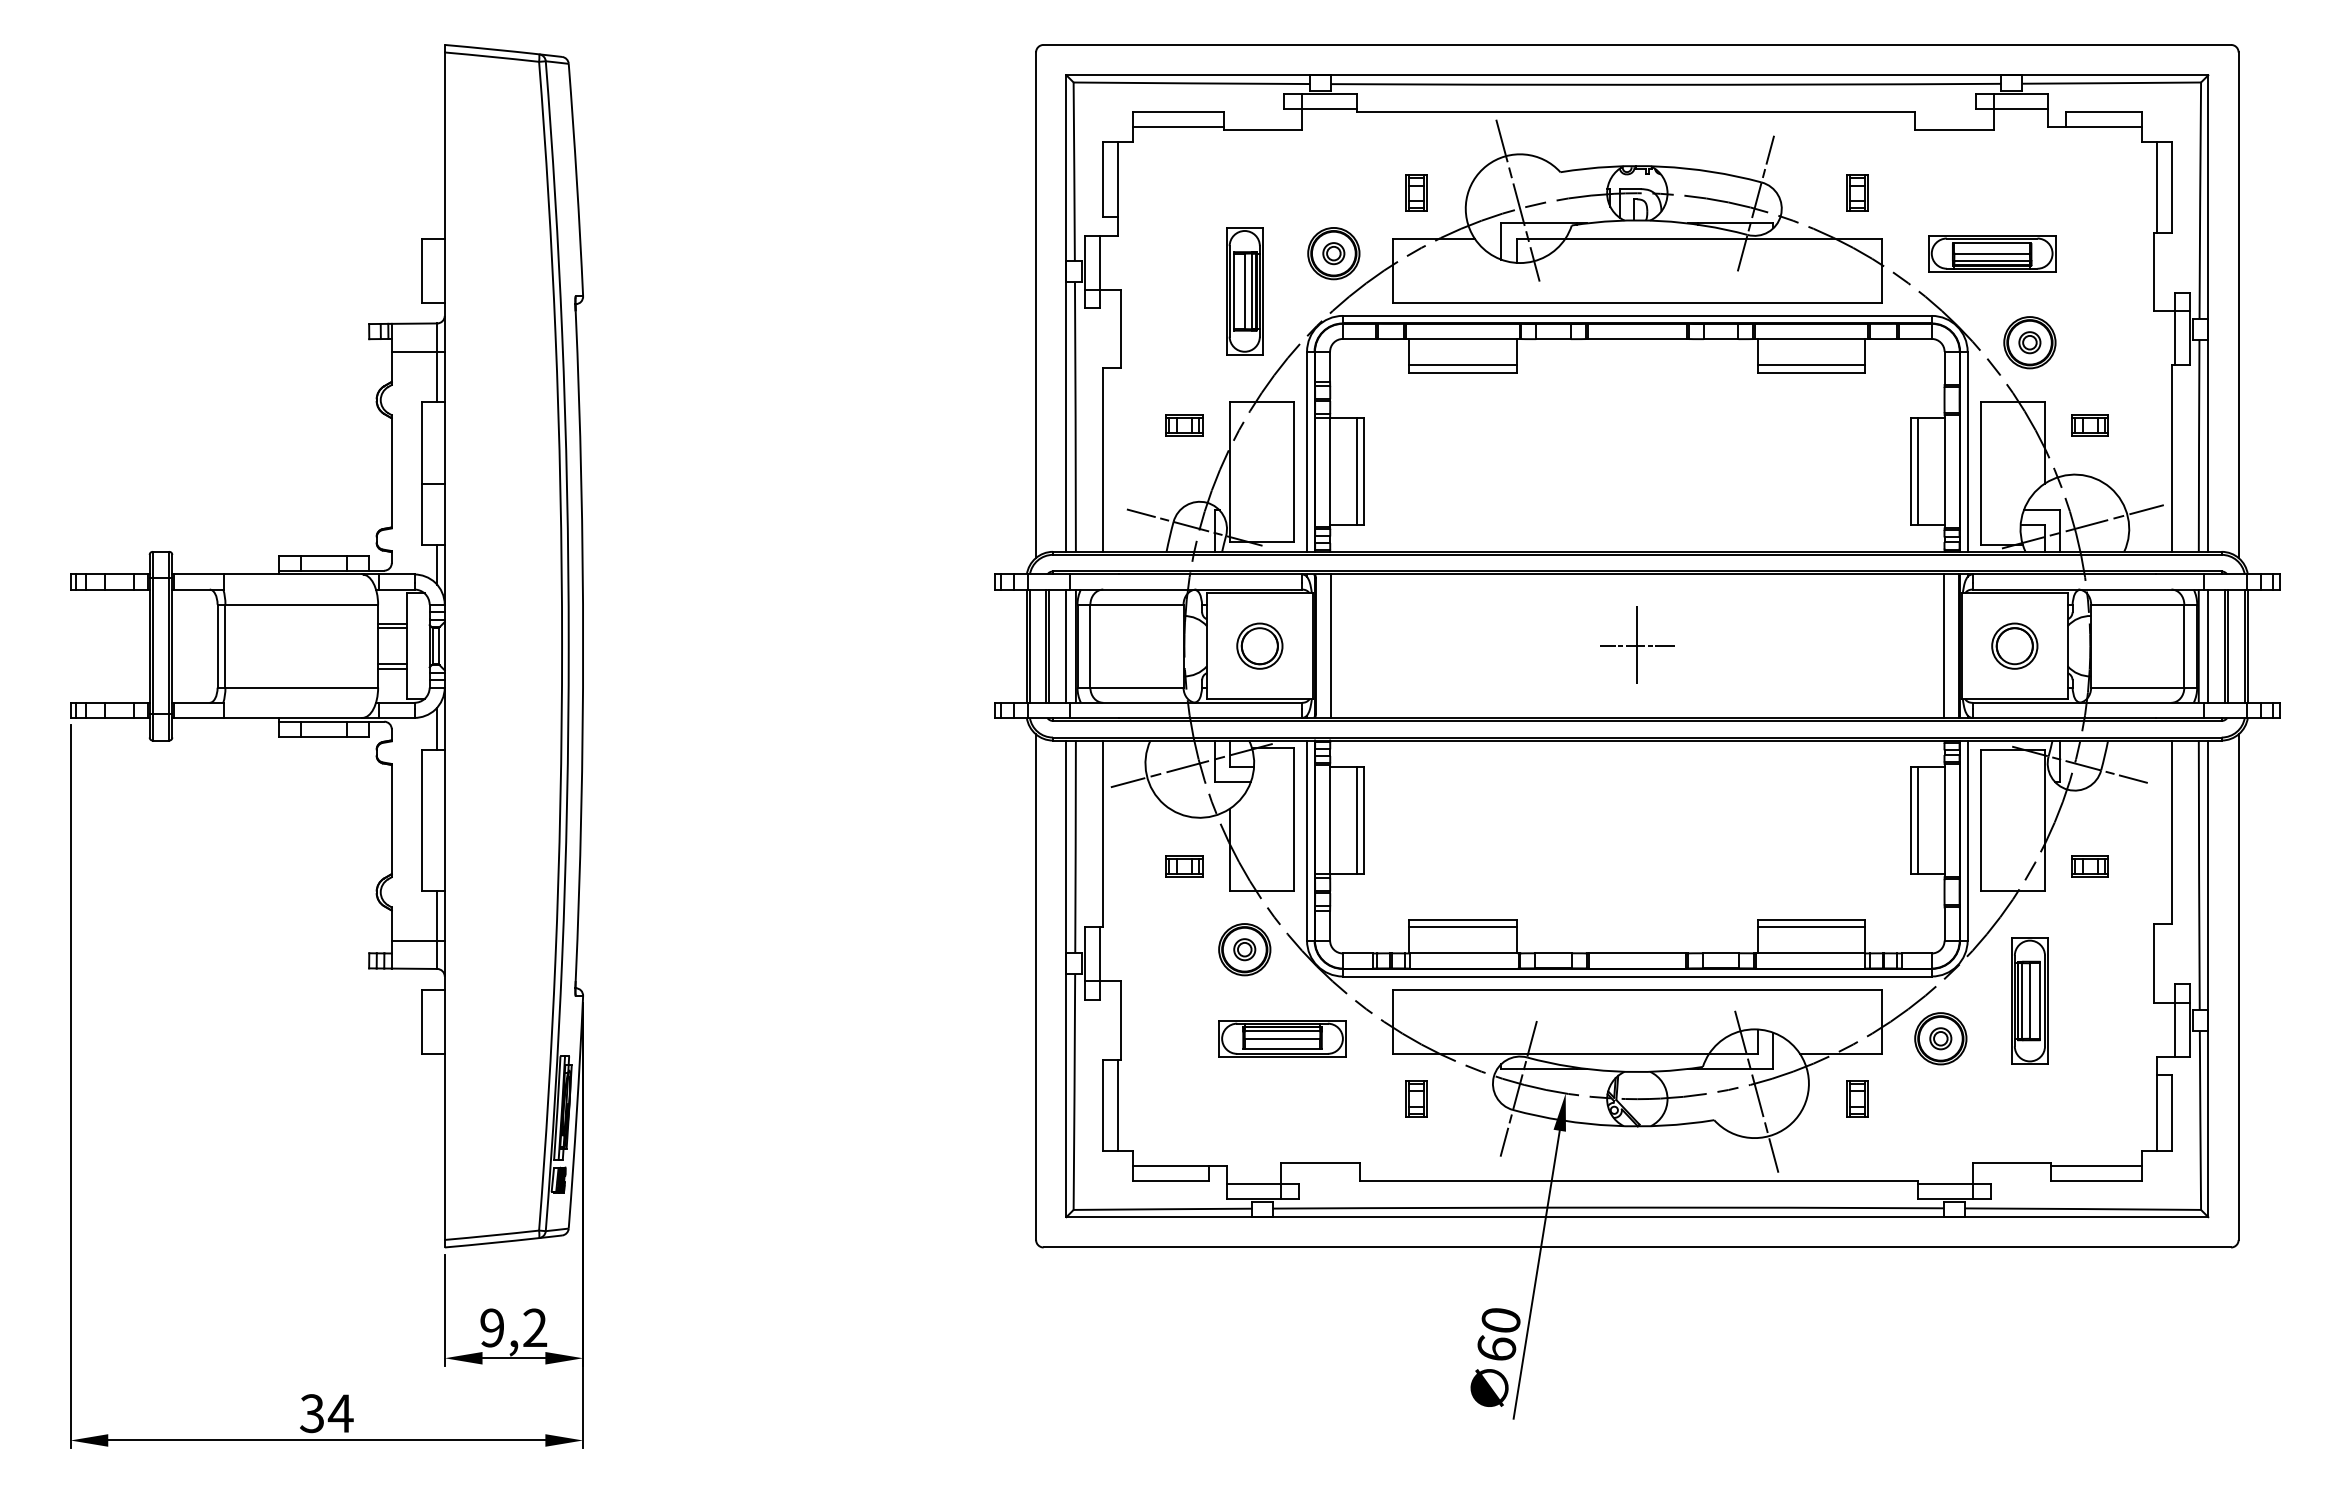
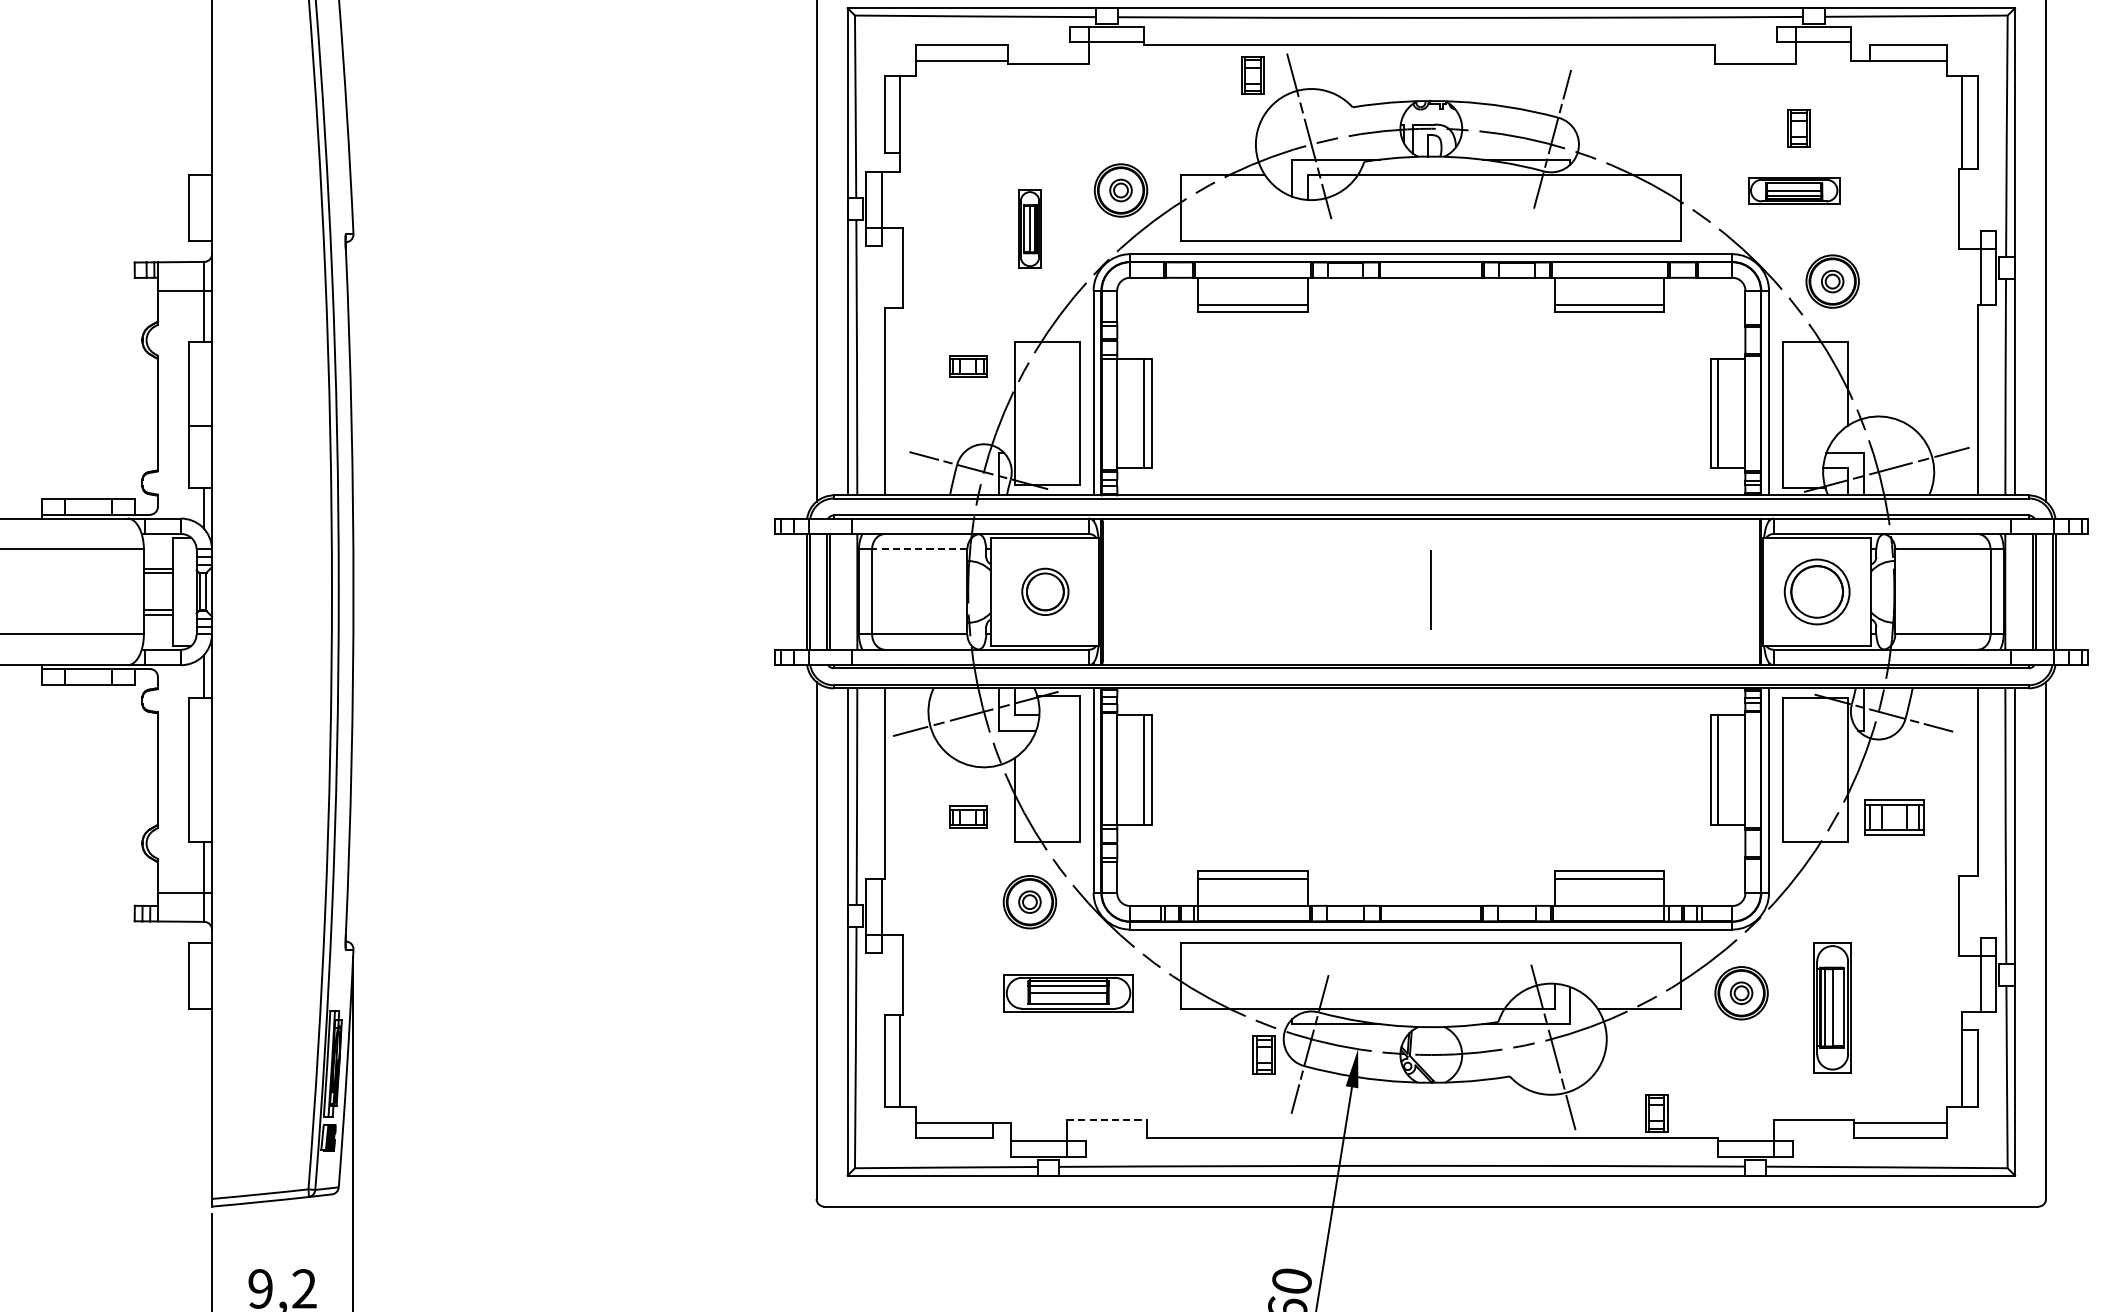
part: (1416, 192) -> (1252, 74), moved
part: (1857, 192) -> (1798, 128), moved
part: (1992, 253) -> (1794, 190), size x0.7
part: (1244, 291) -> (1029, 229), size x0.6
part: (2089, 425) -> (1893, 366), removed
line: (1136, 604) -> (919, 549), solid -> dashed
line: (1066, 645) -> (847, 591), removed
line: (1331, 645) -> (1118, 591), removed
line: (1943, 645) -> (1744, 591), removed
part: (2014, 645) -> (1816, 591), size x1.4
line: (2208, 645) -> (2015, 591), removed
line: (1637, 646) -> (1431, 592), removed
part: (2089, 866) -> (1893, 817), size x1.6
part: (2029, 1000) -> (1832, 1007), moved
part: (1416, 1098) -> (1263, 1054), moved
part: (1857, 1098) -> (1656, 1112), moved
line: (1320, 1162) -> (1107, 1119), solid -> dashed

